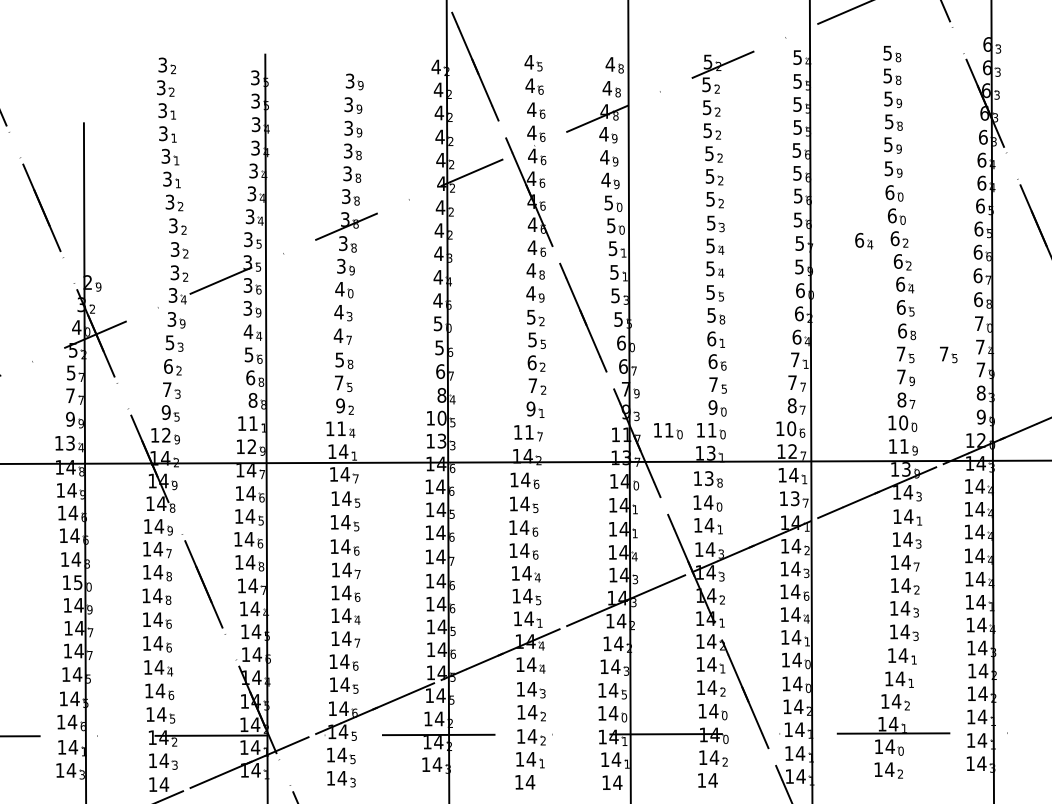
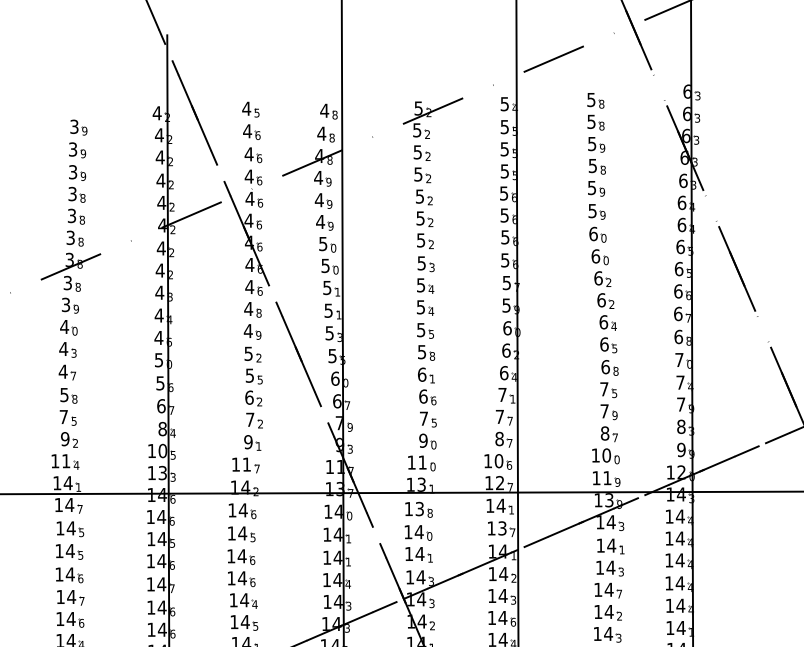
part: (864, 240) -> (569, 280), removed
part: (948, 354) -> (649, 389), removed
part: (668, 431) -> (380, 463), removed

